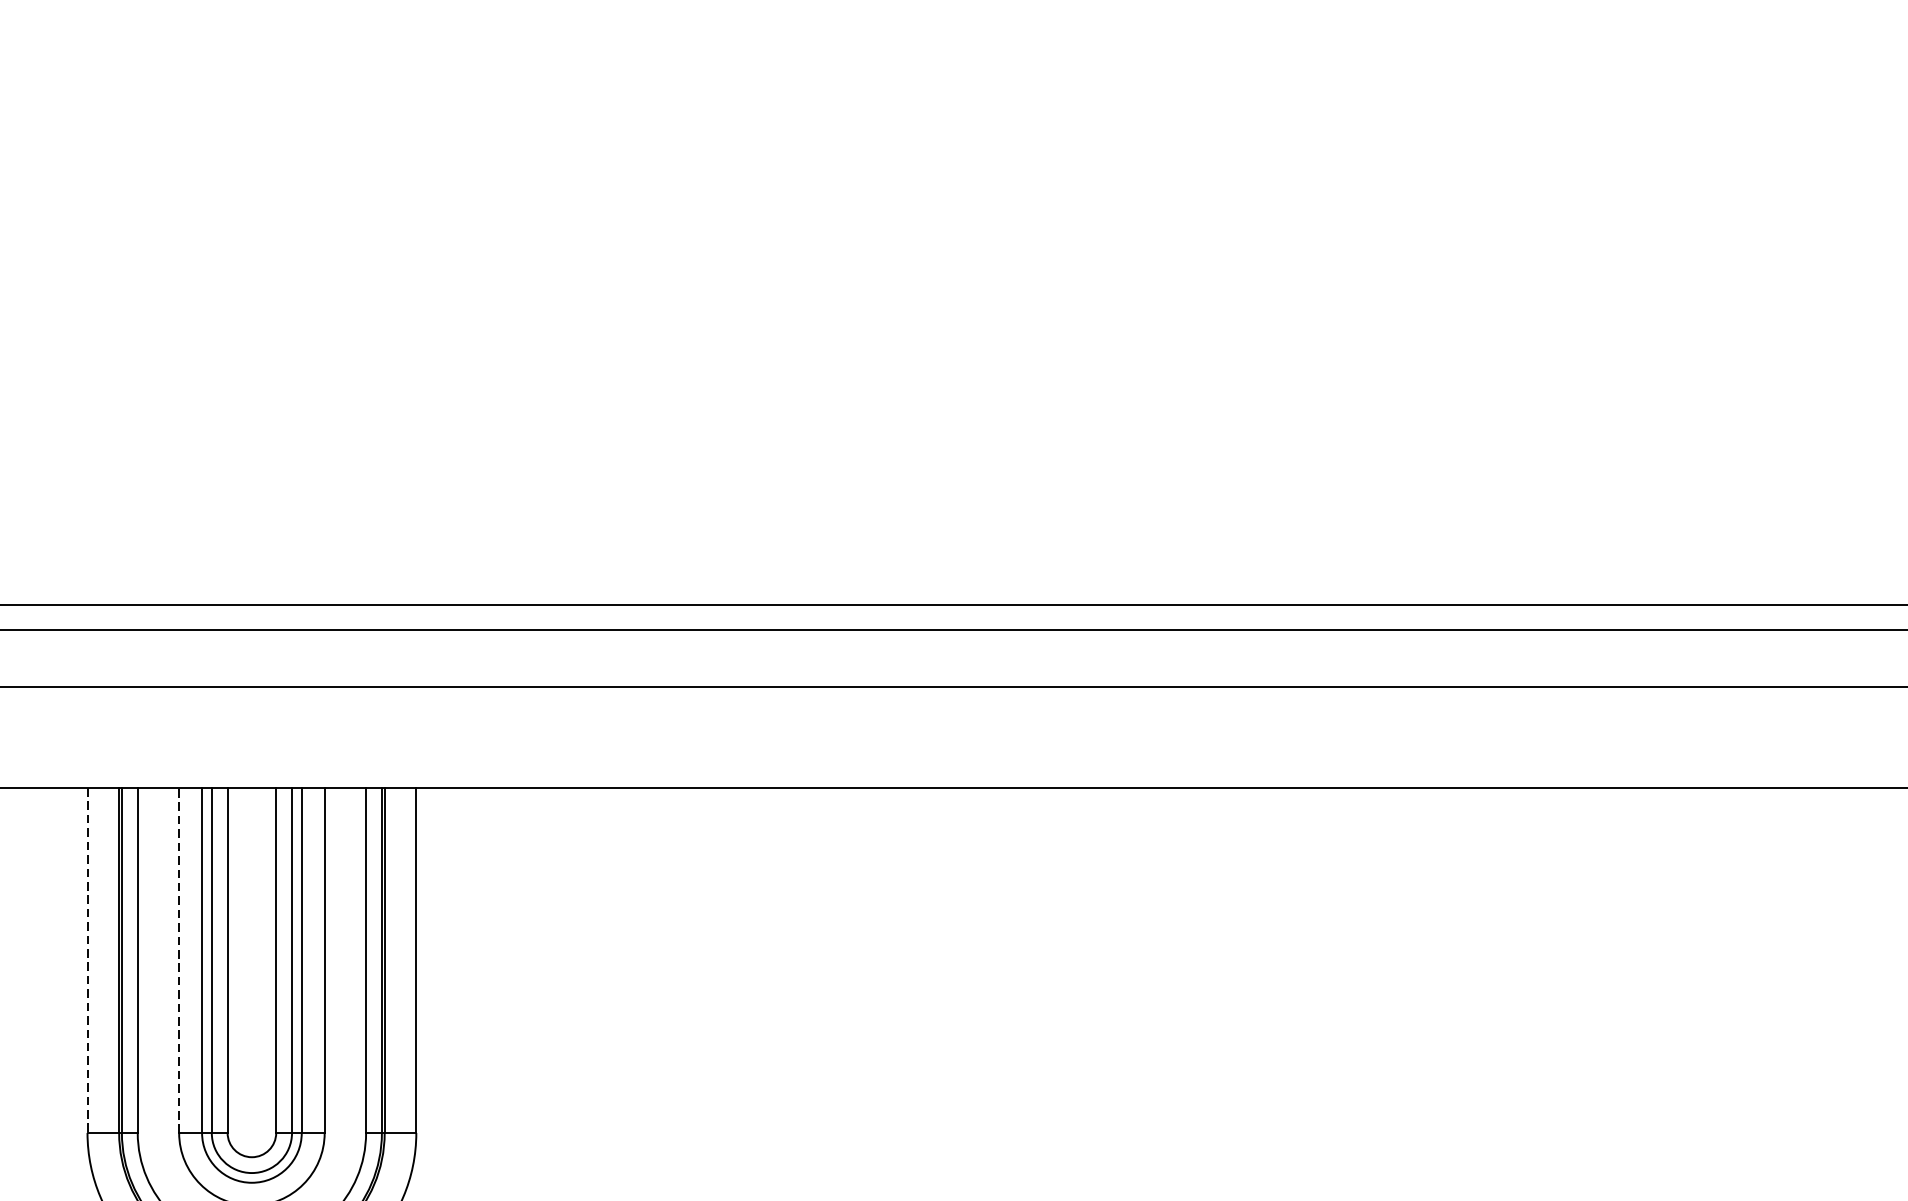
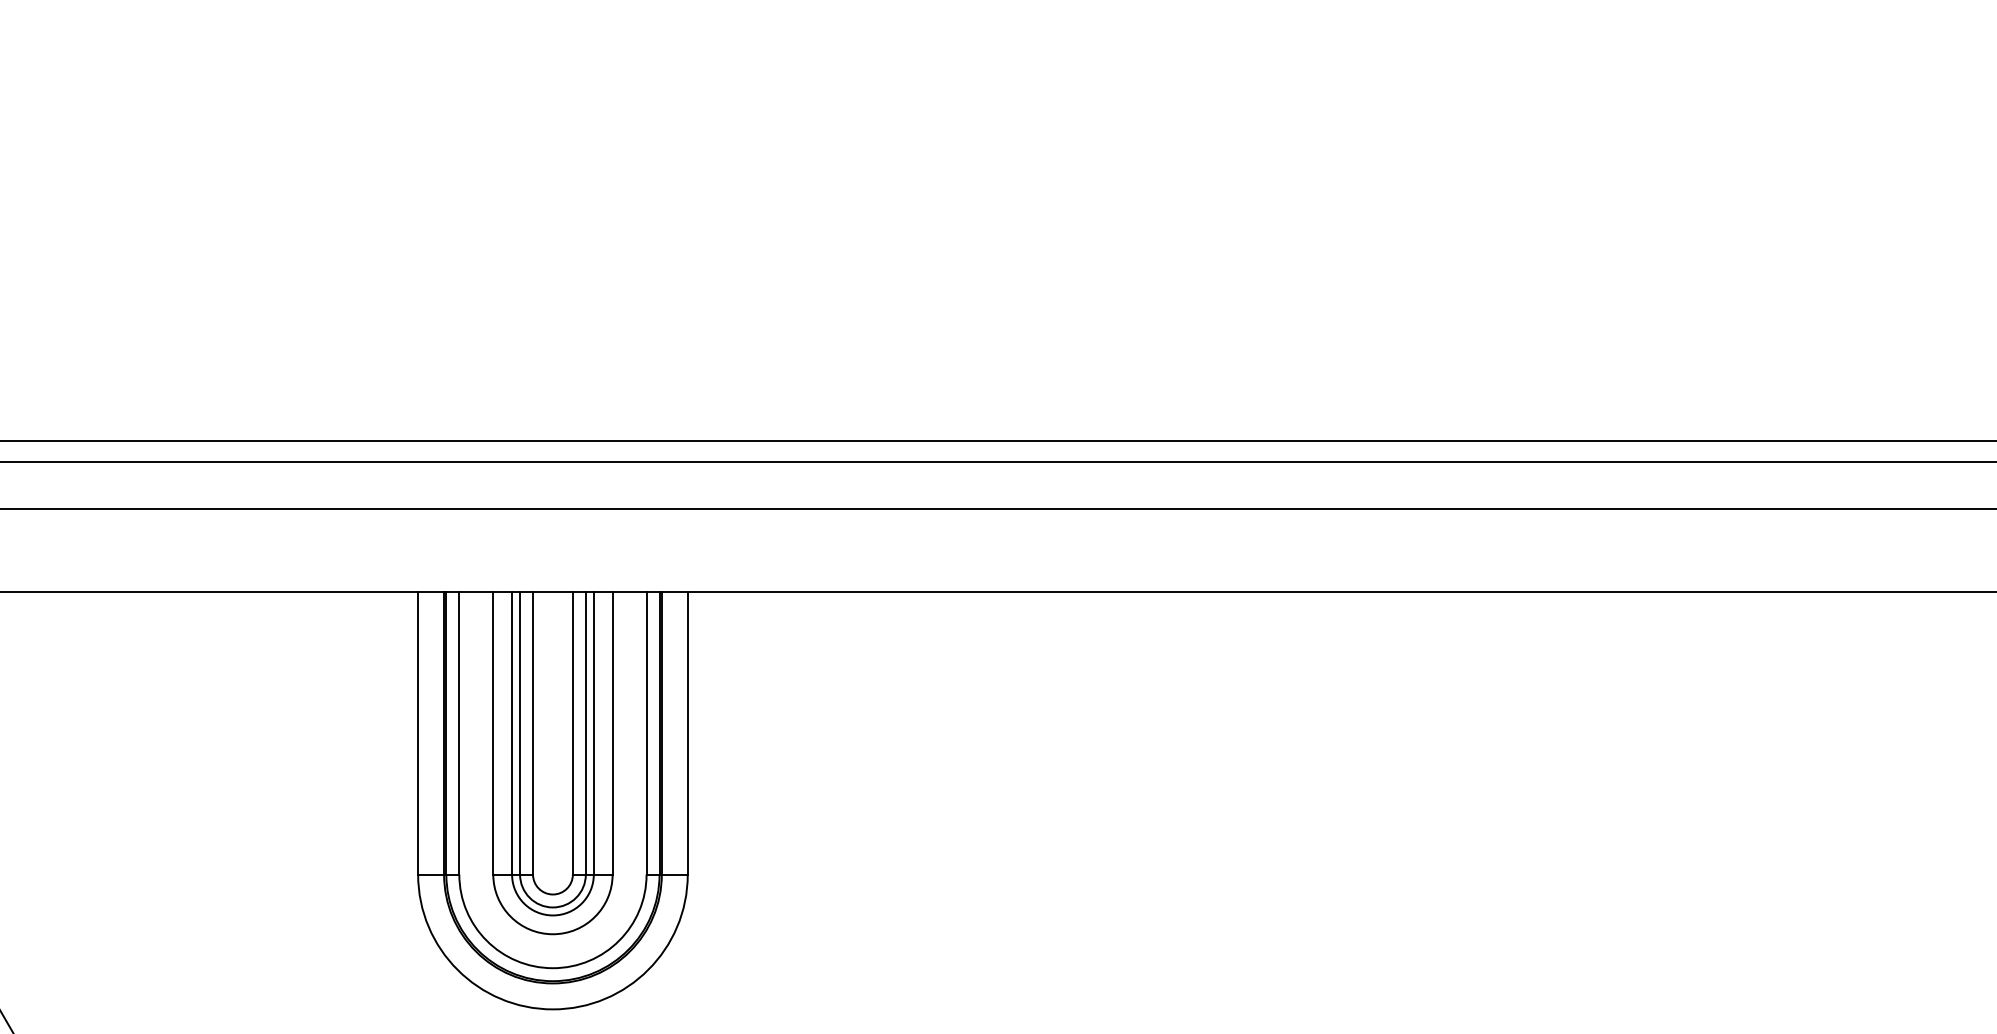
line: (179, 959) -> (493, 732), dashed -> solid
line: (87, 960) -> (418, 733), dashed -> solid

